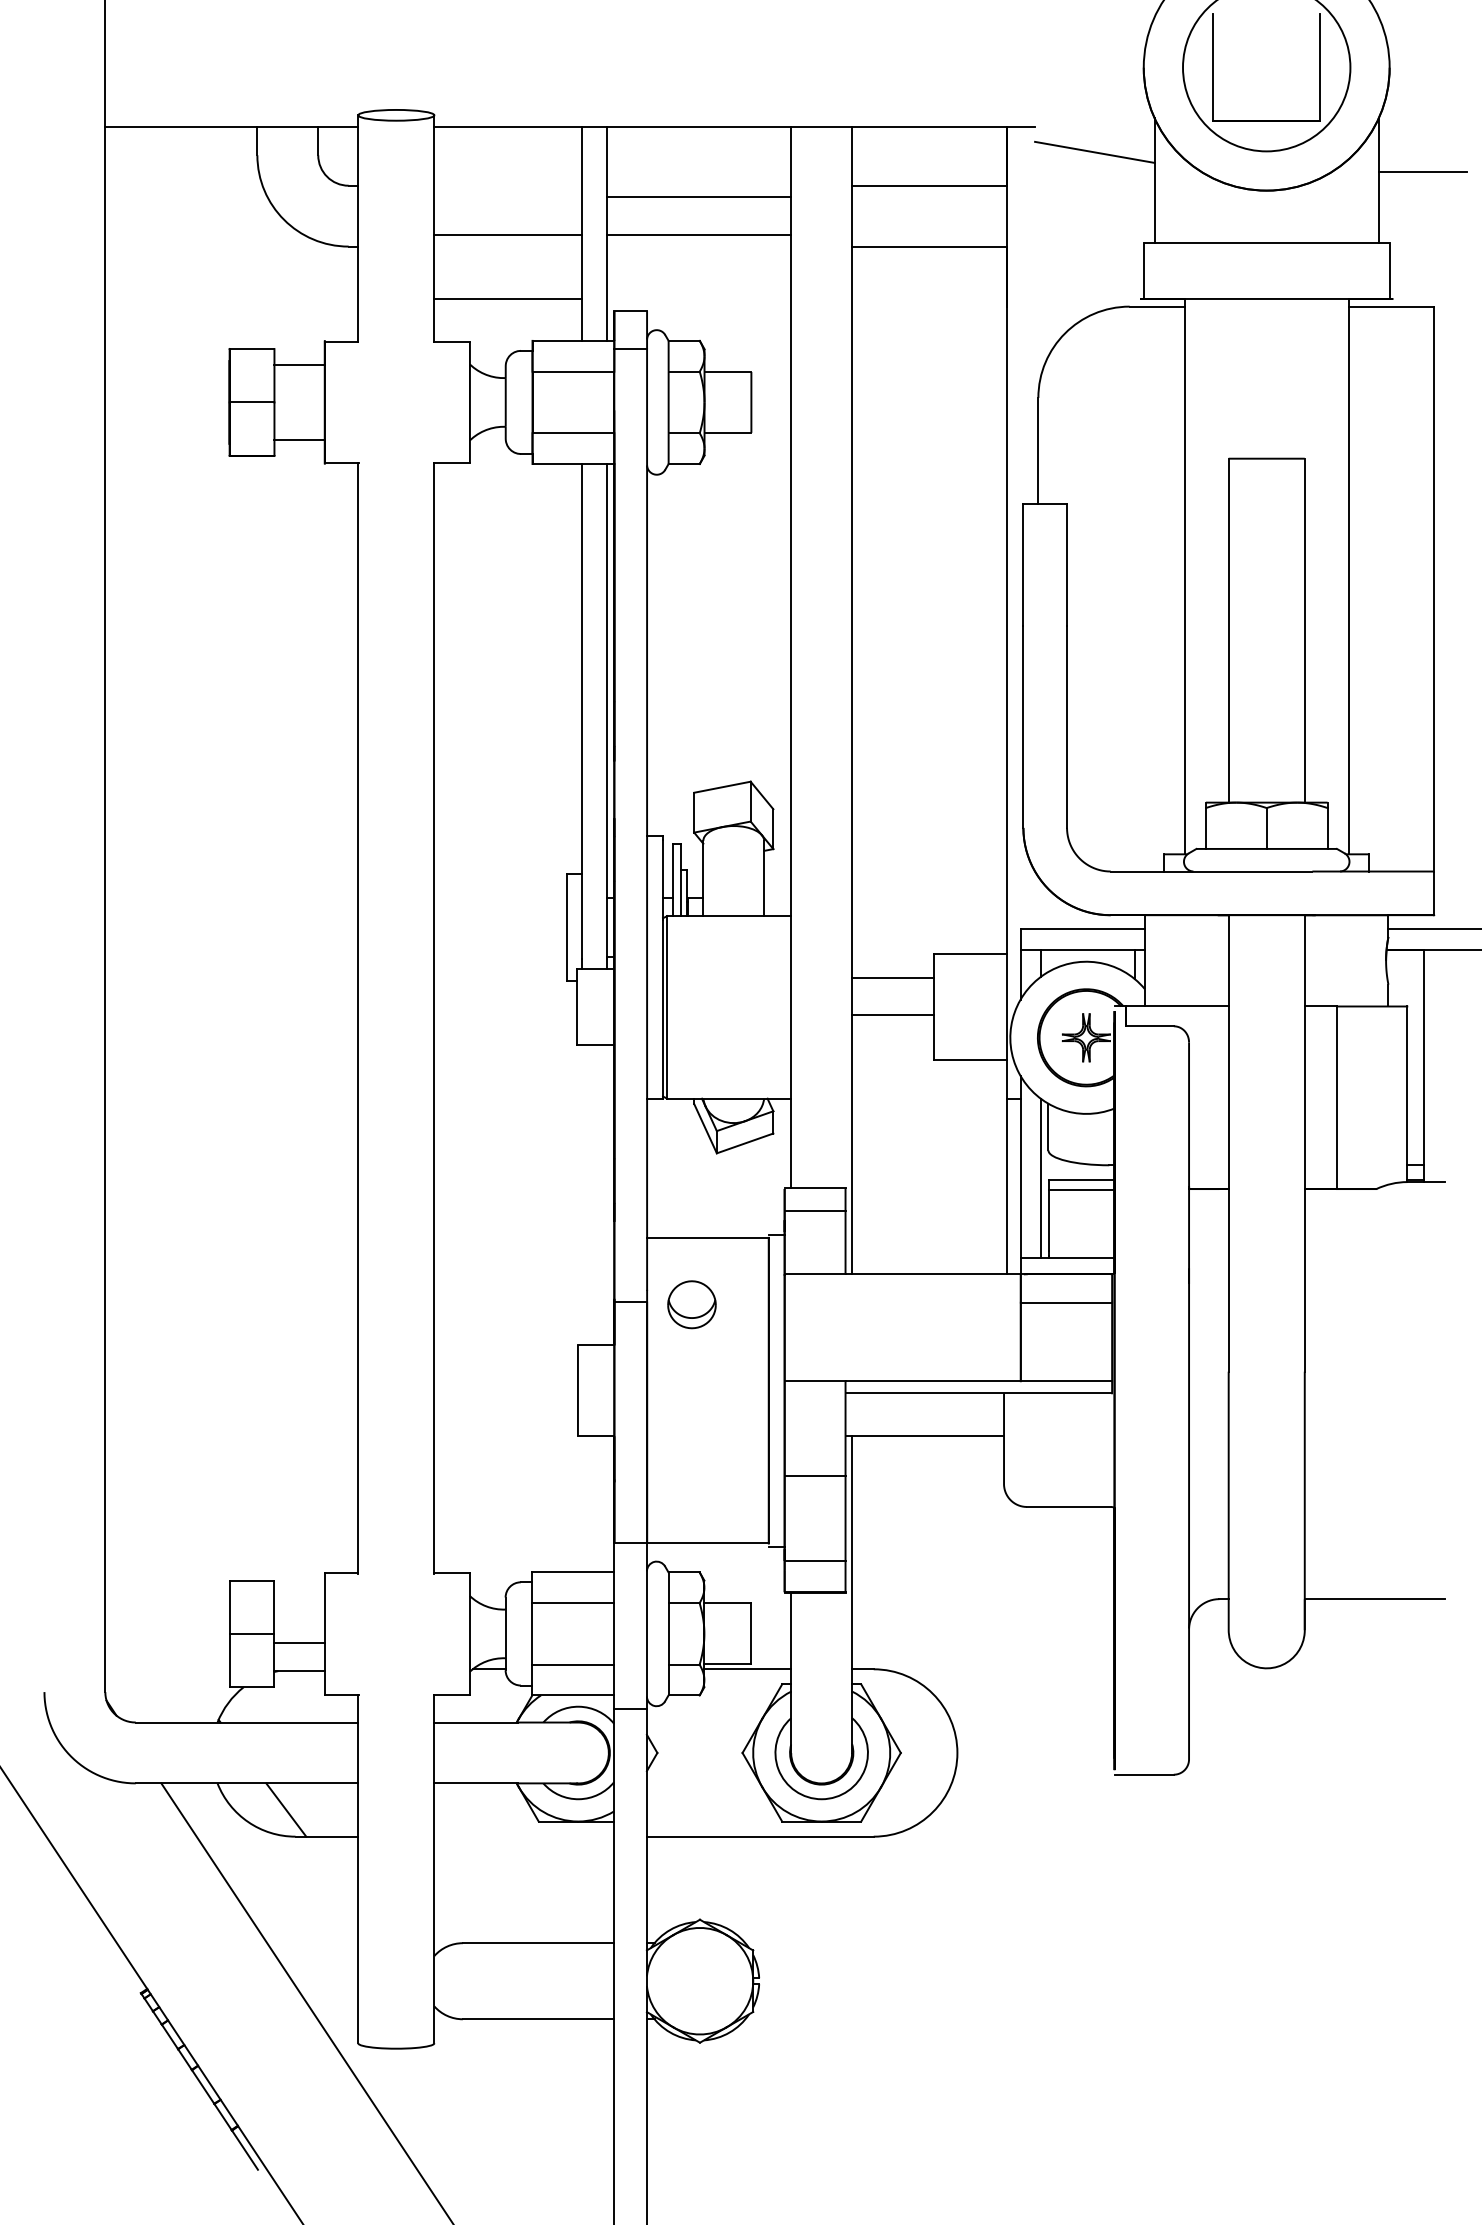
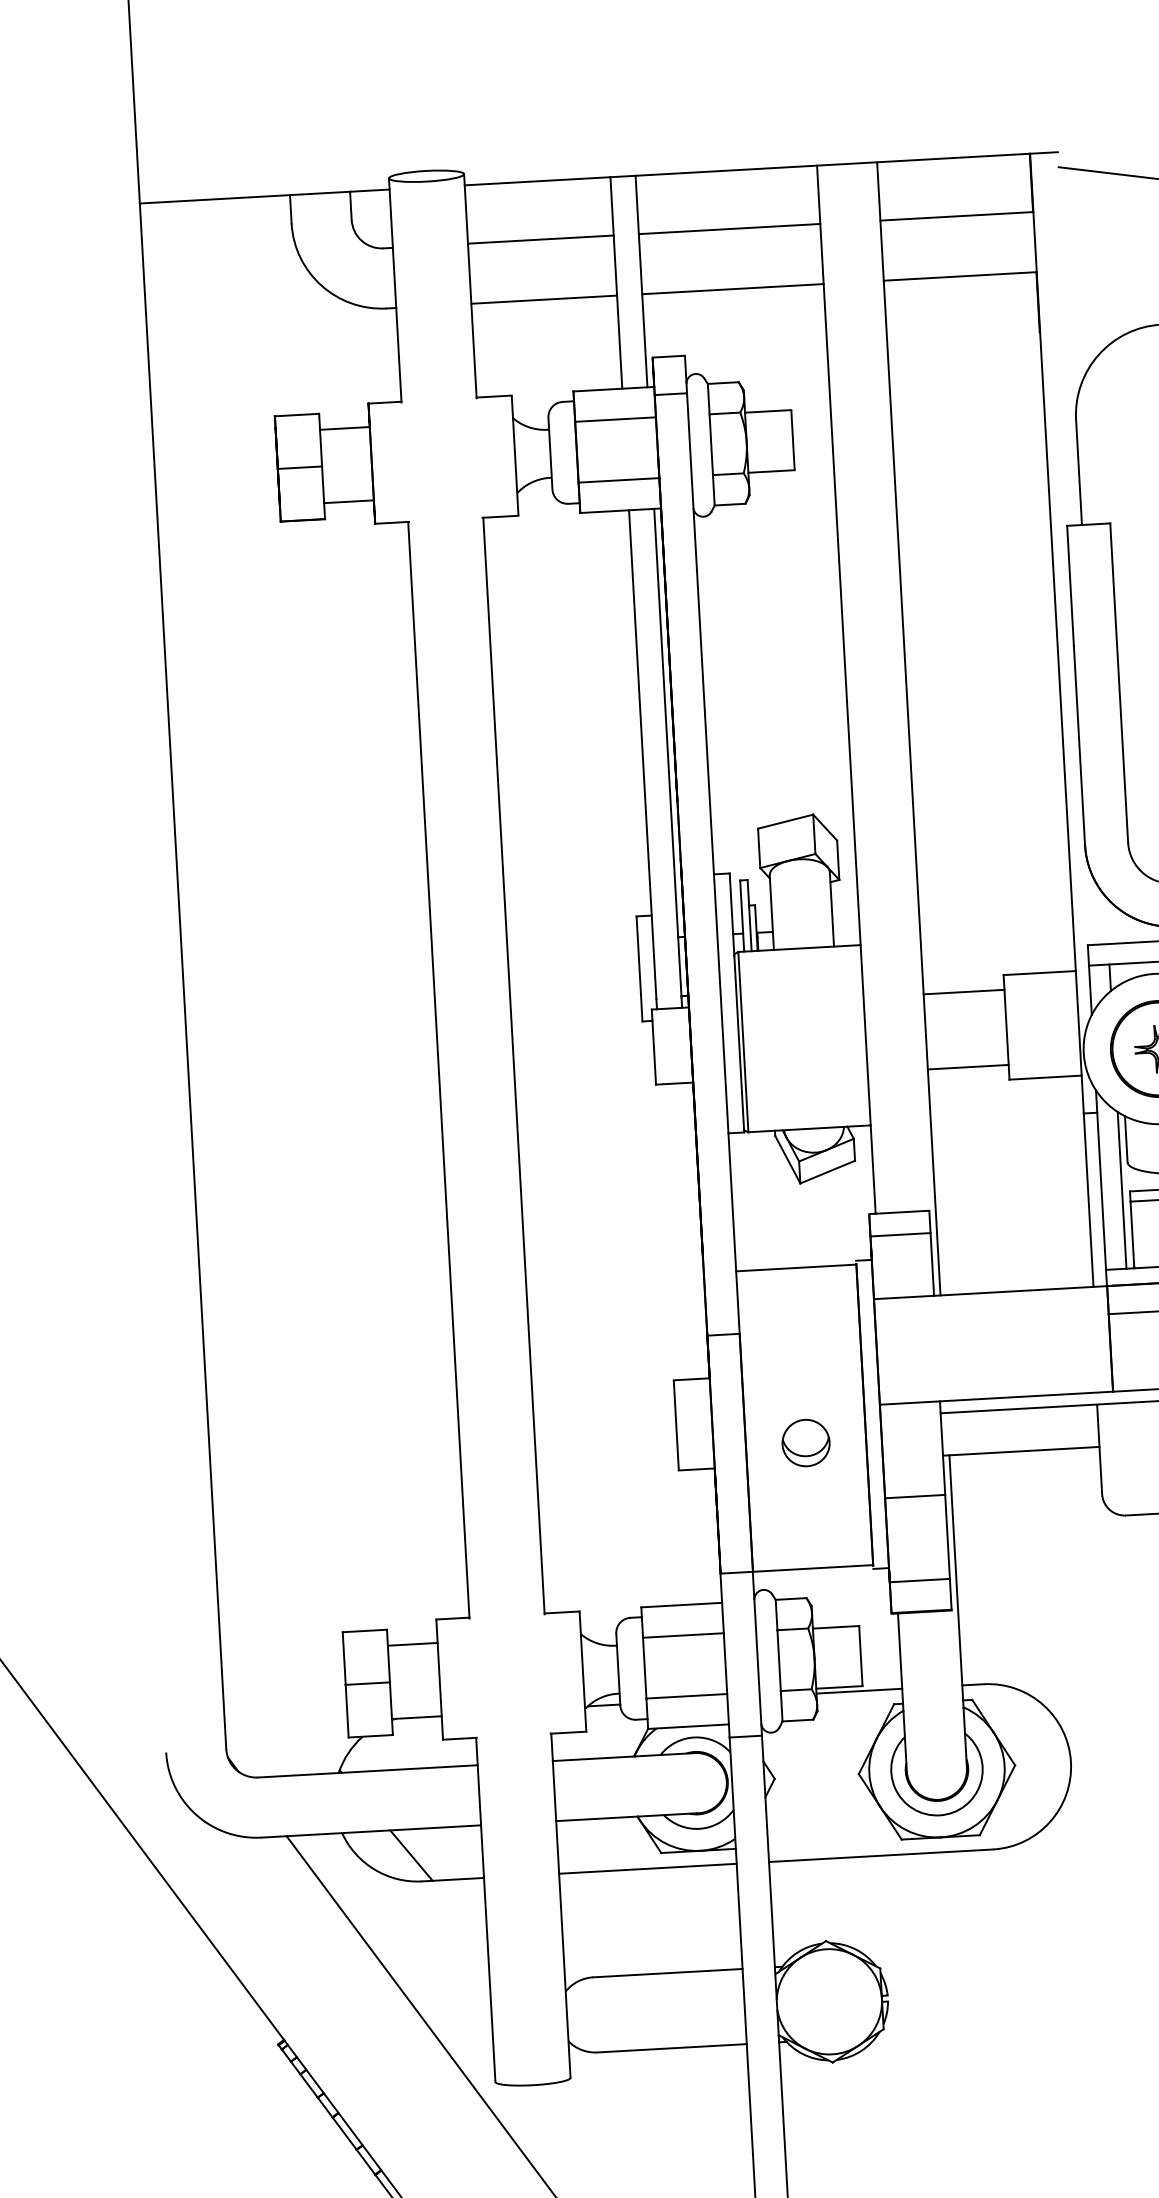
line: (699, 196) -> (733, 289), moved
line: (507, 234) -> (540, 239), moved
line: (699, 234) -> (729, 228), moved
line: (507, 298) -> (543, 299), moved
line: (892, 978) -> (967, 1067), moved
line: (892, 1015) -> (963, 992), moved
part: (691, 1304) -> (805, 1442), moved
line: (299, 1642) -> (412, 1644), moved
line: (524, 1836) -> (648, 1868), added

